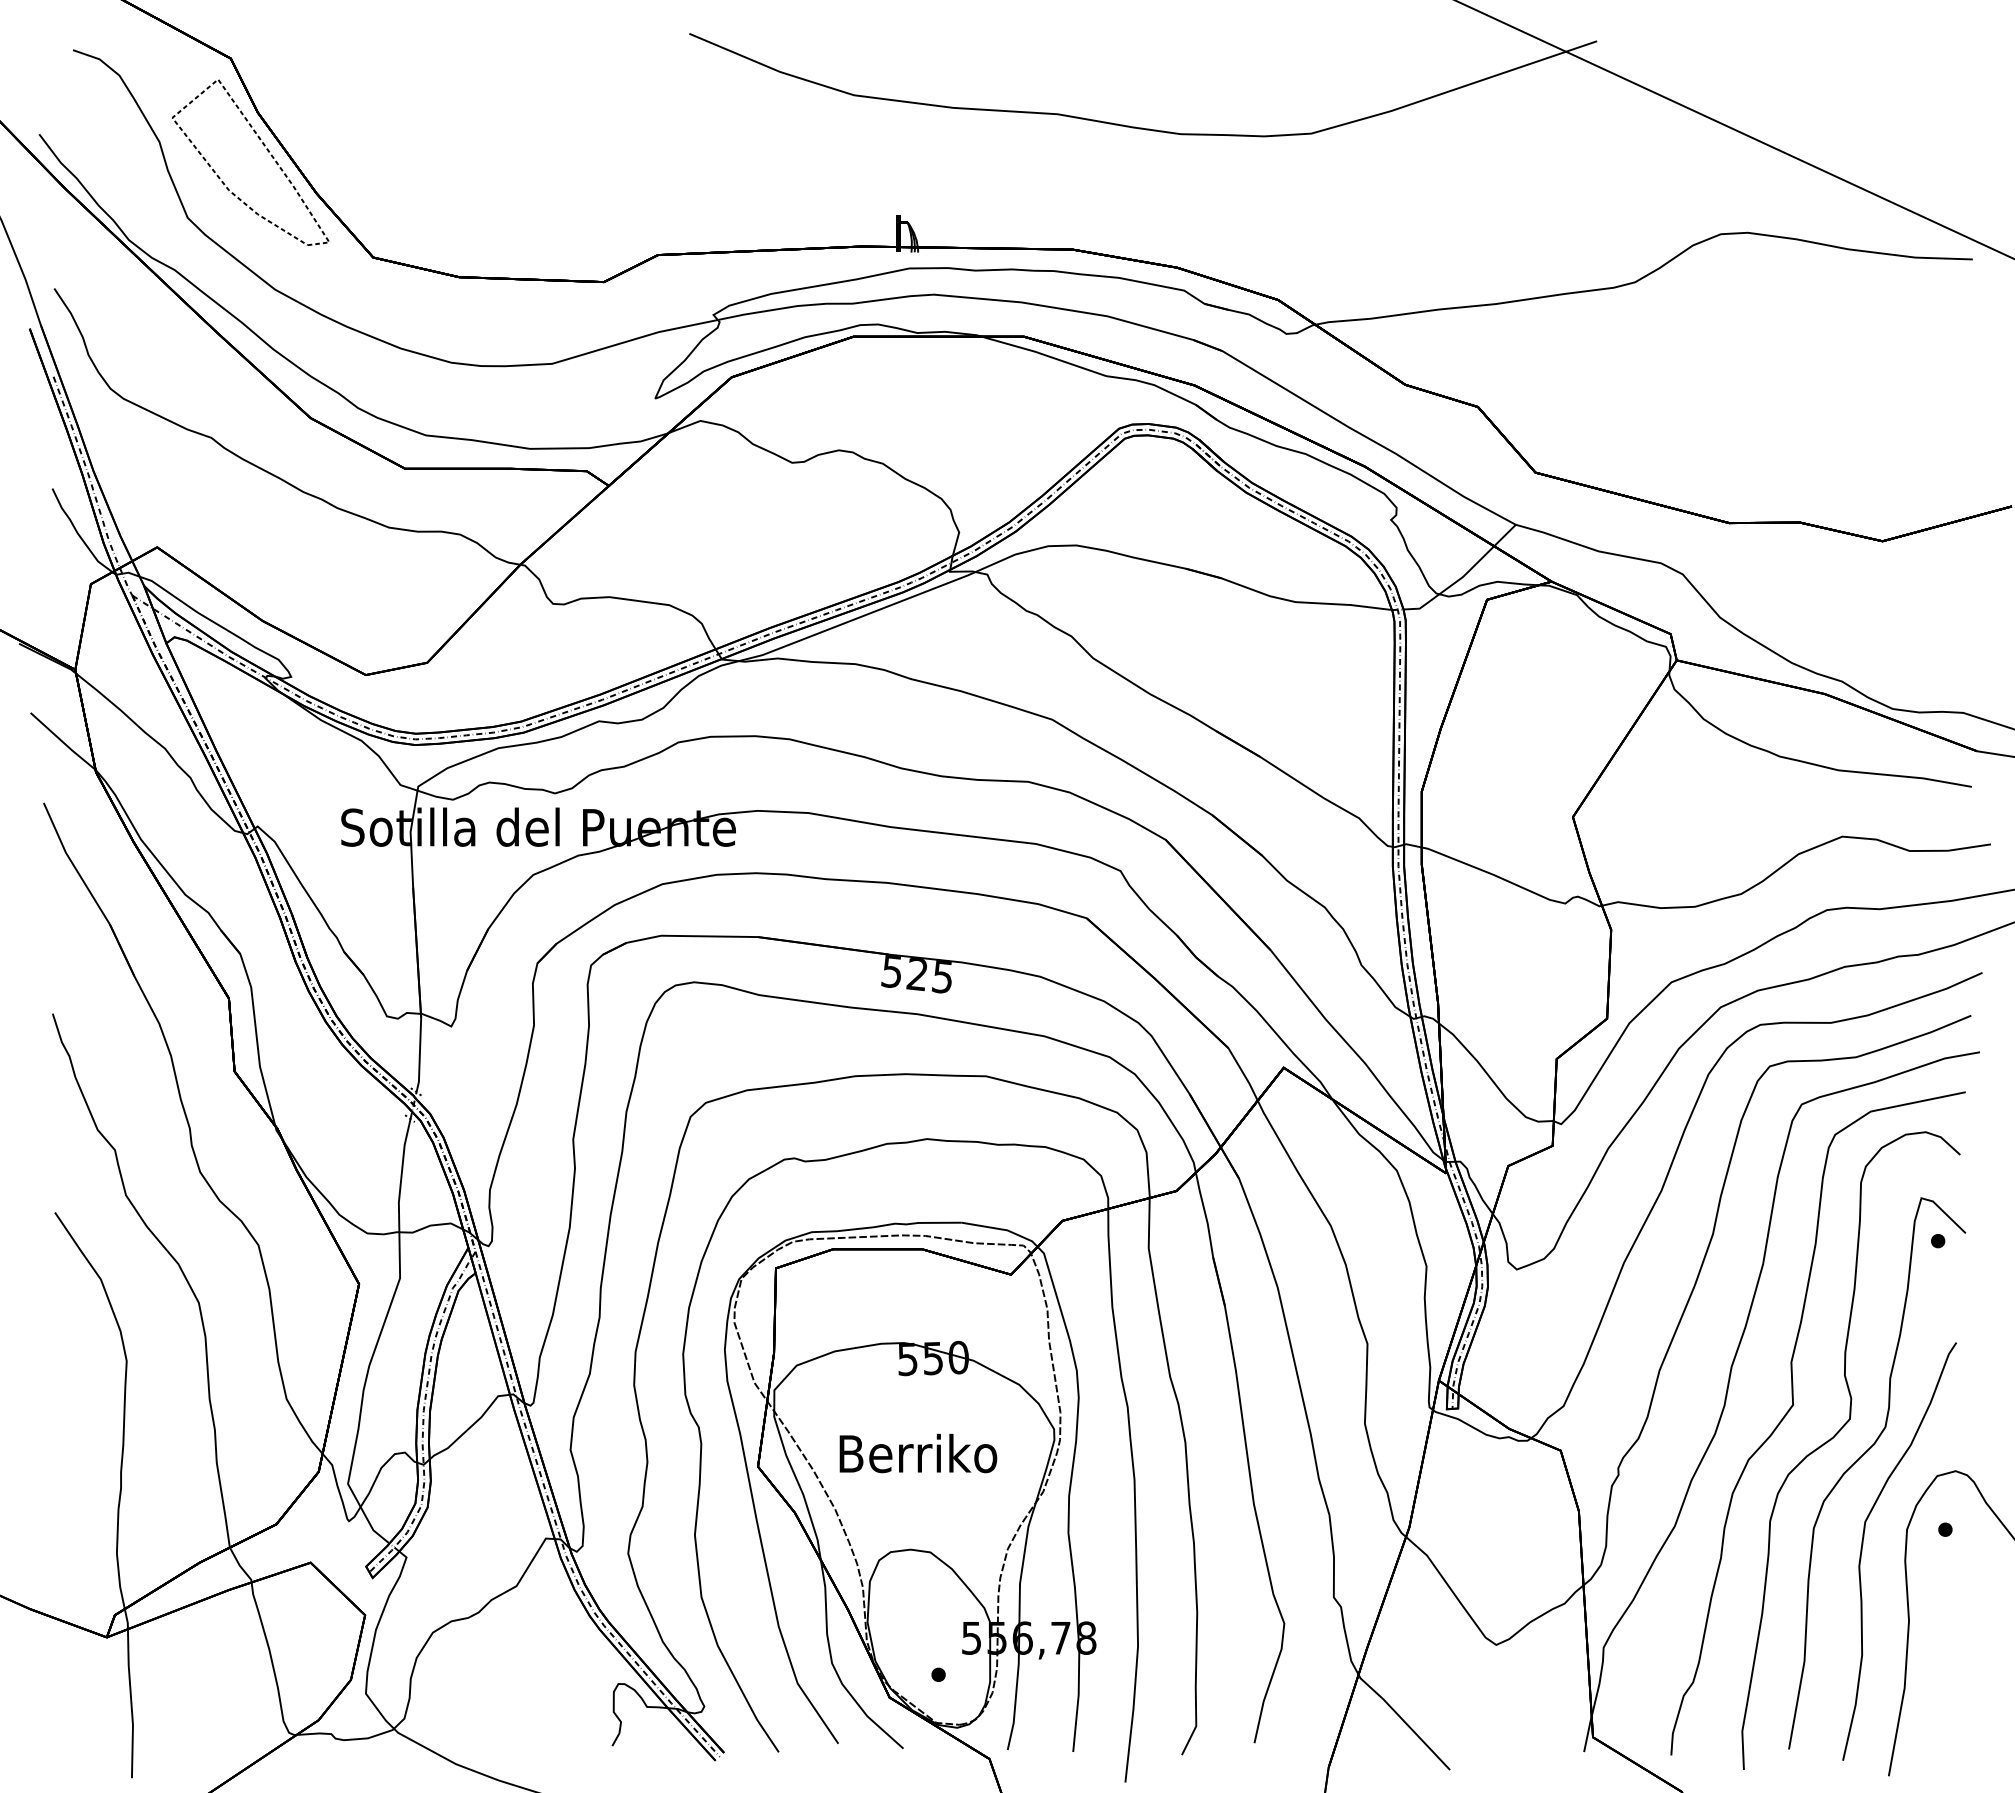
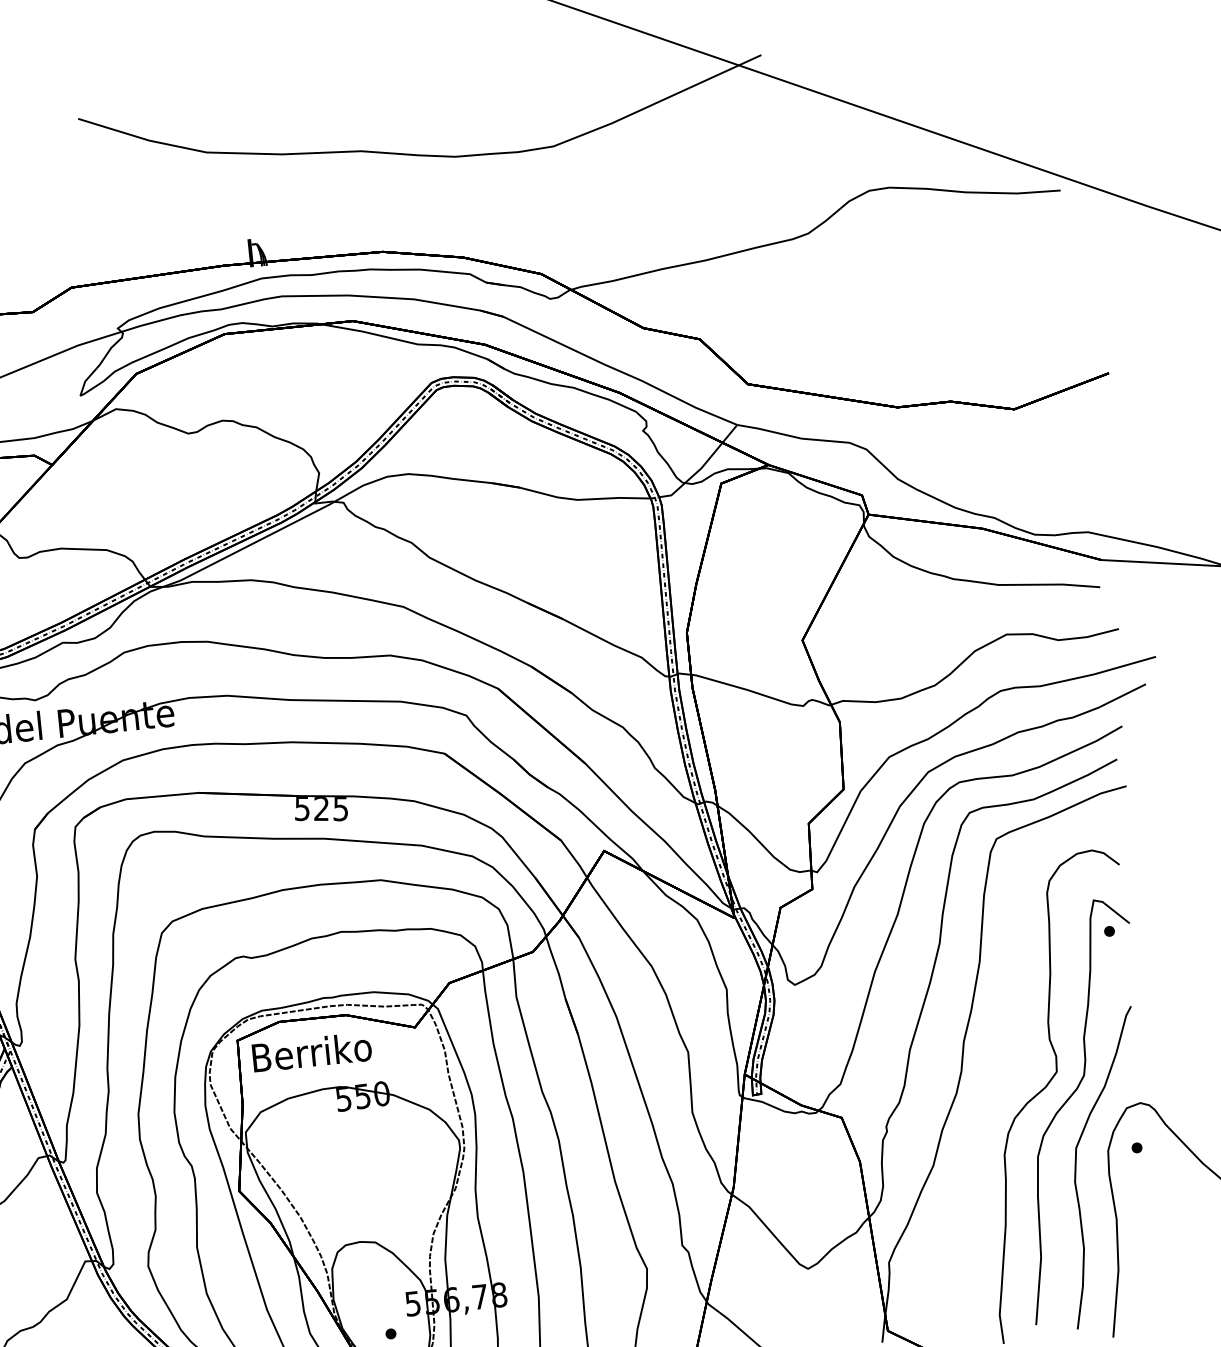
curve: (1793, 1406) -> (1013, 1066), removed
text: (918, 1453) -> (312, 1052), moved

